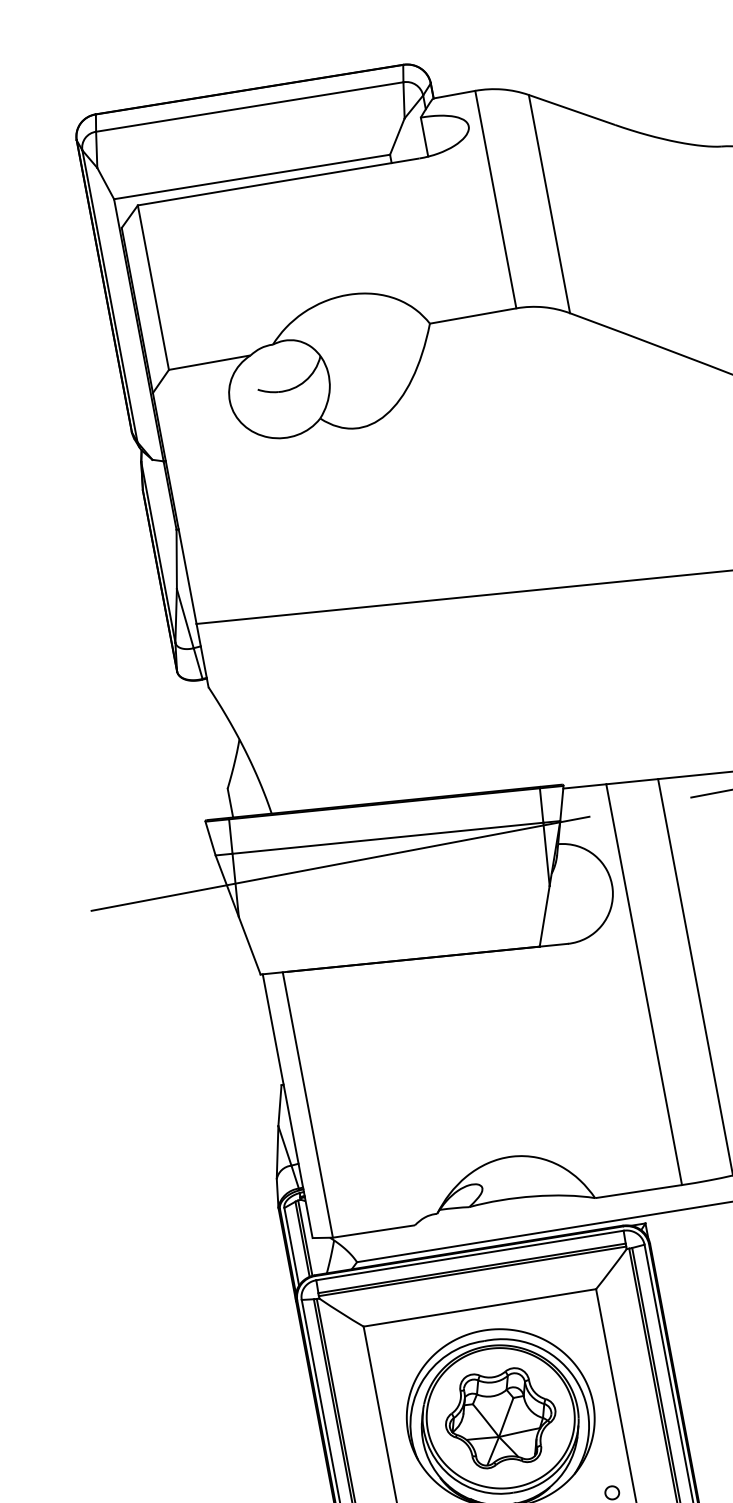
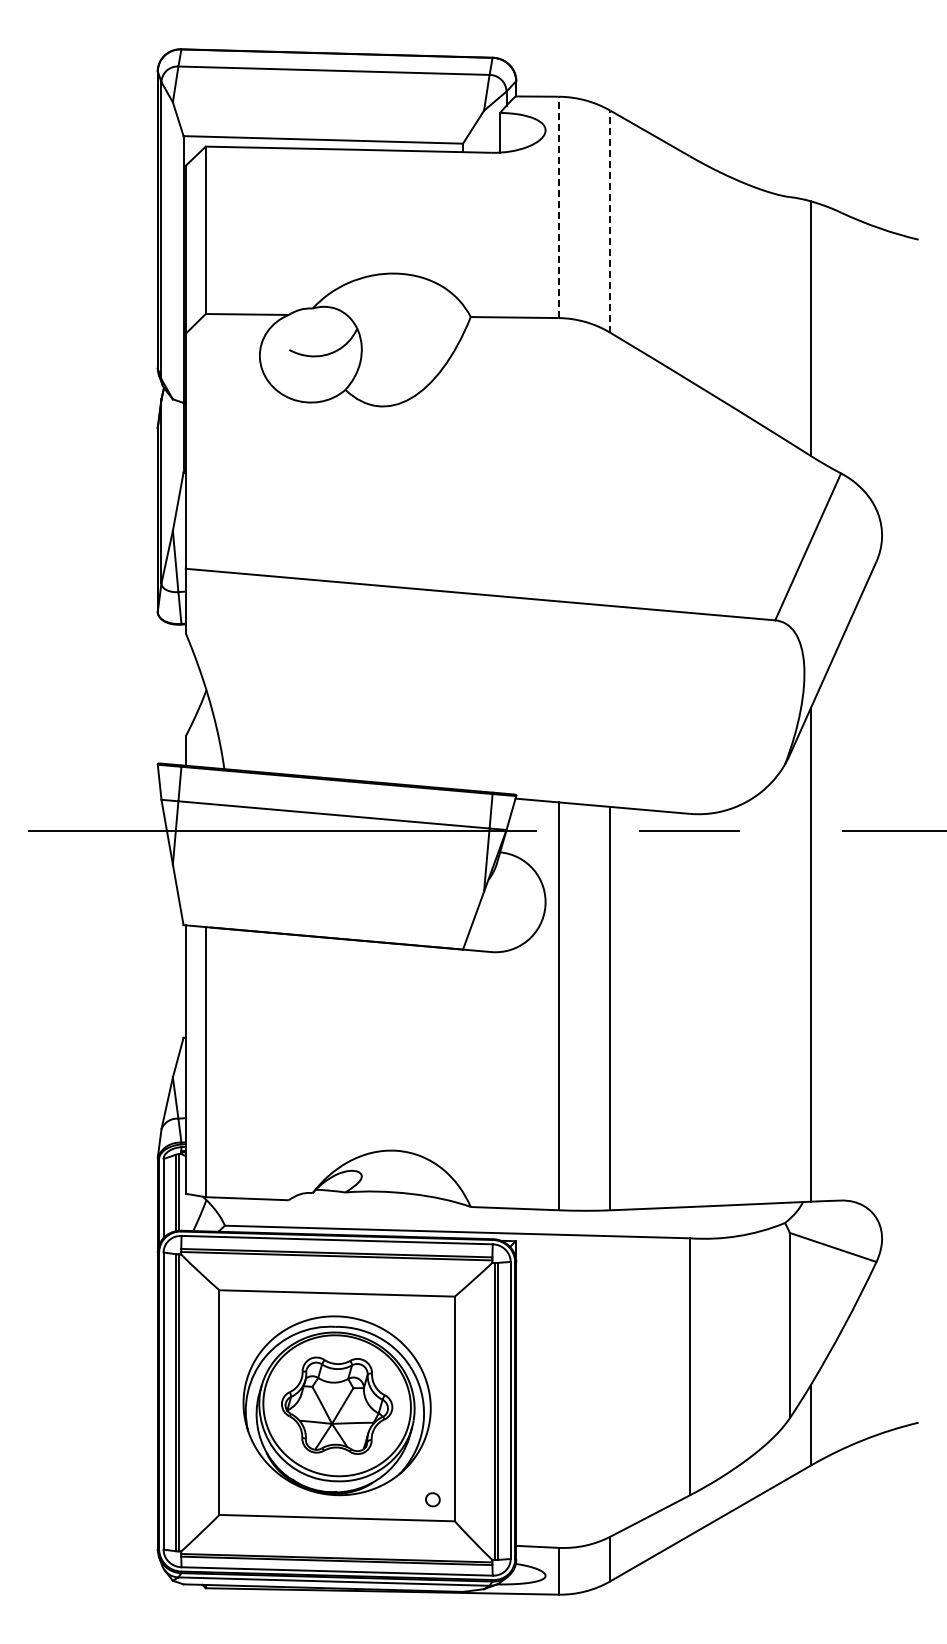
line: (495, 199) -> (558, 207), solid -> dashed
line: (549, 203) -> (610, 221), solid -> dashed

